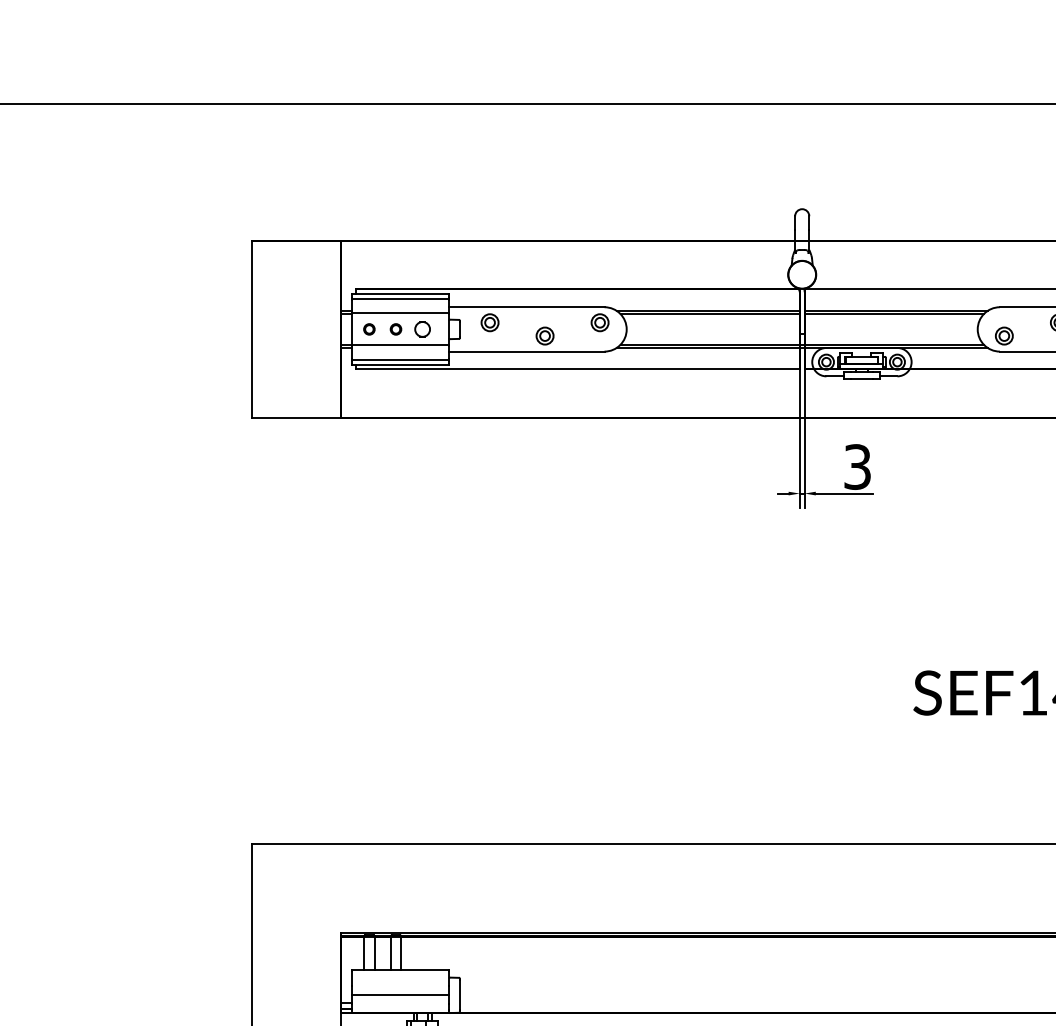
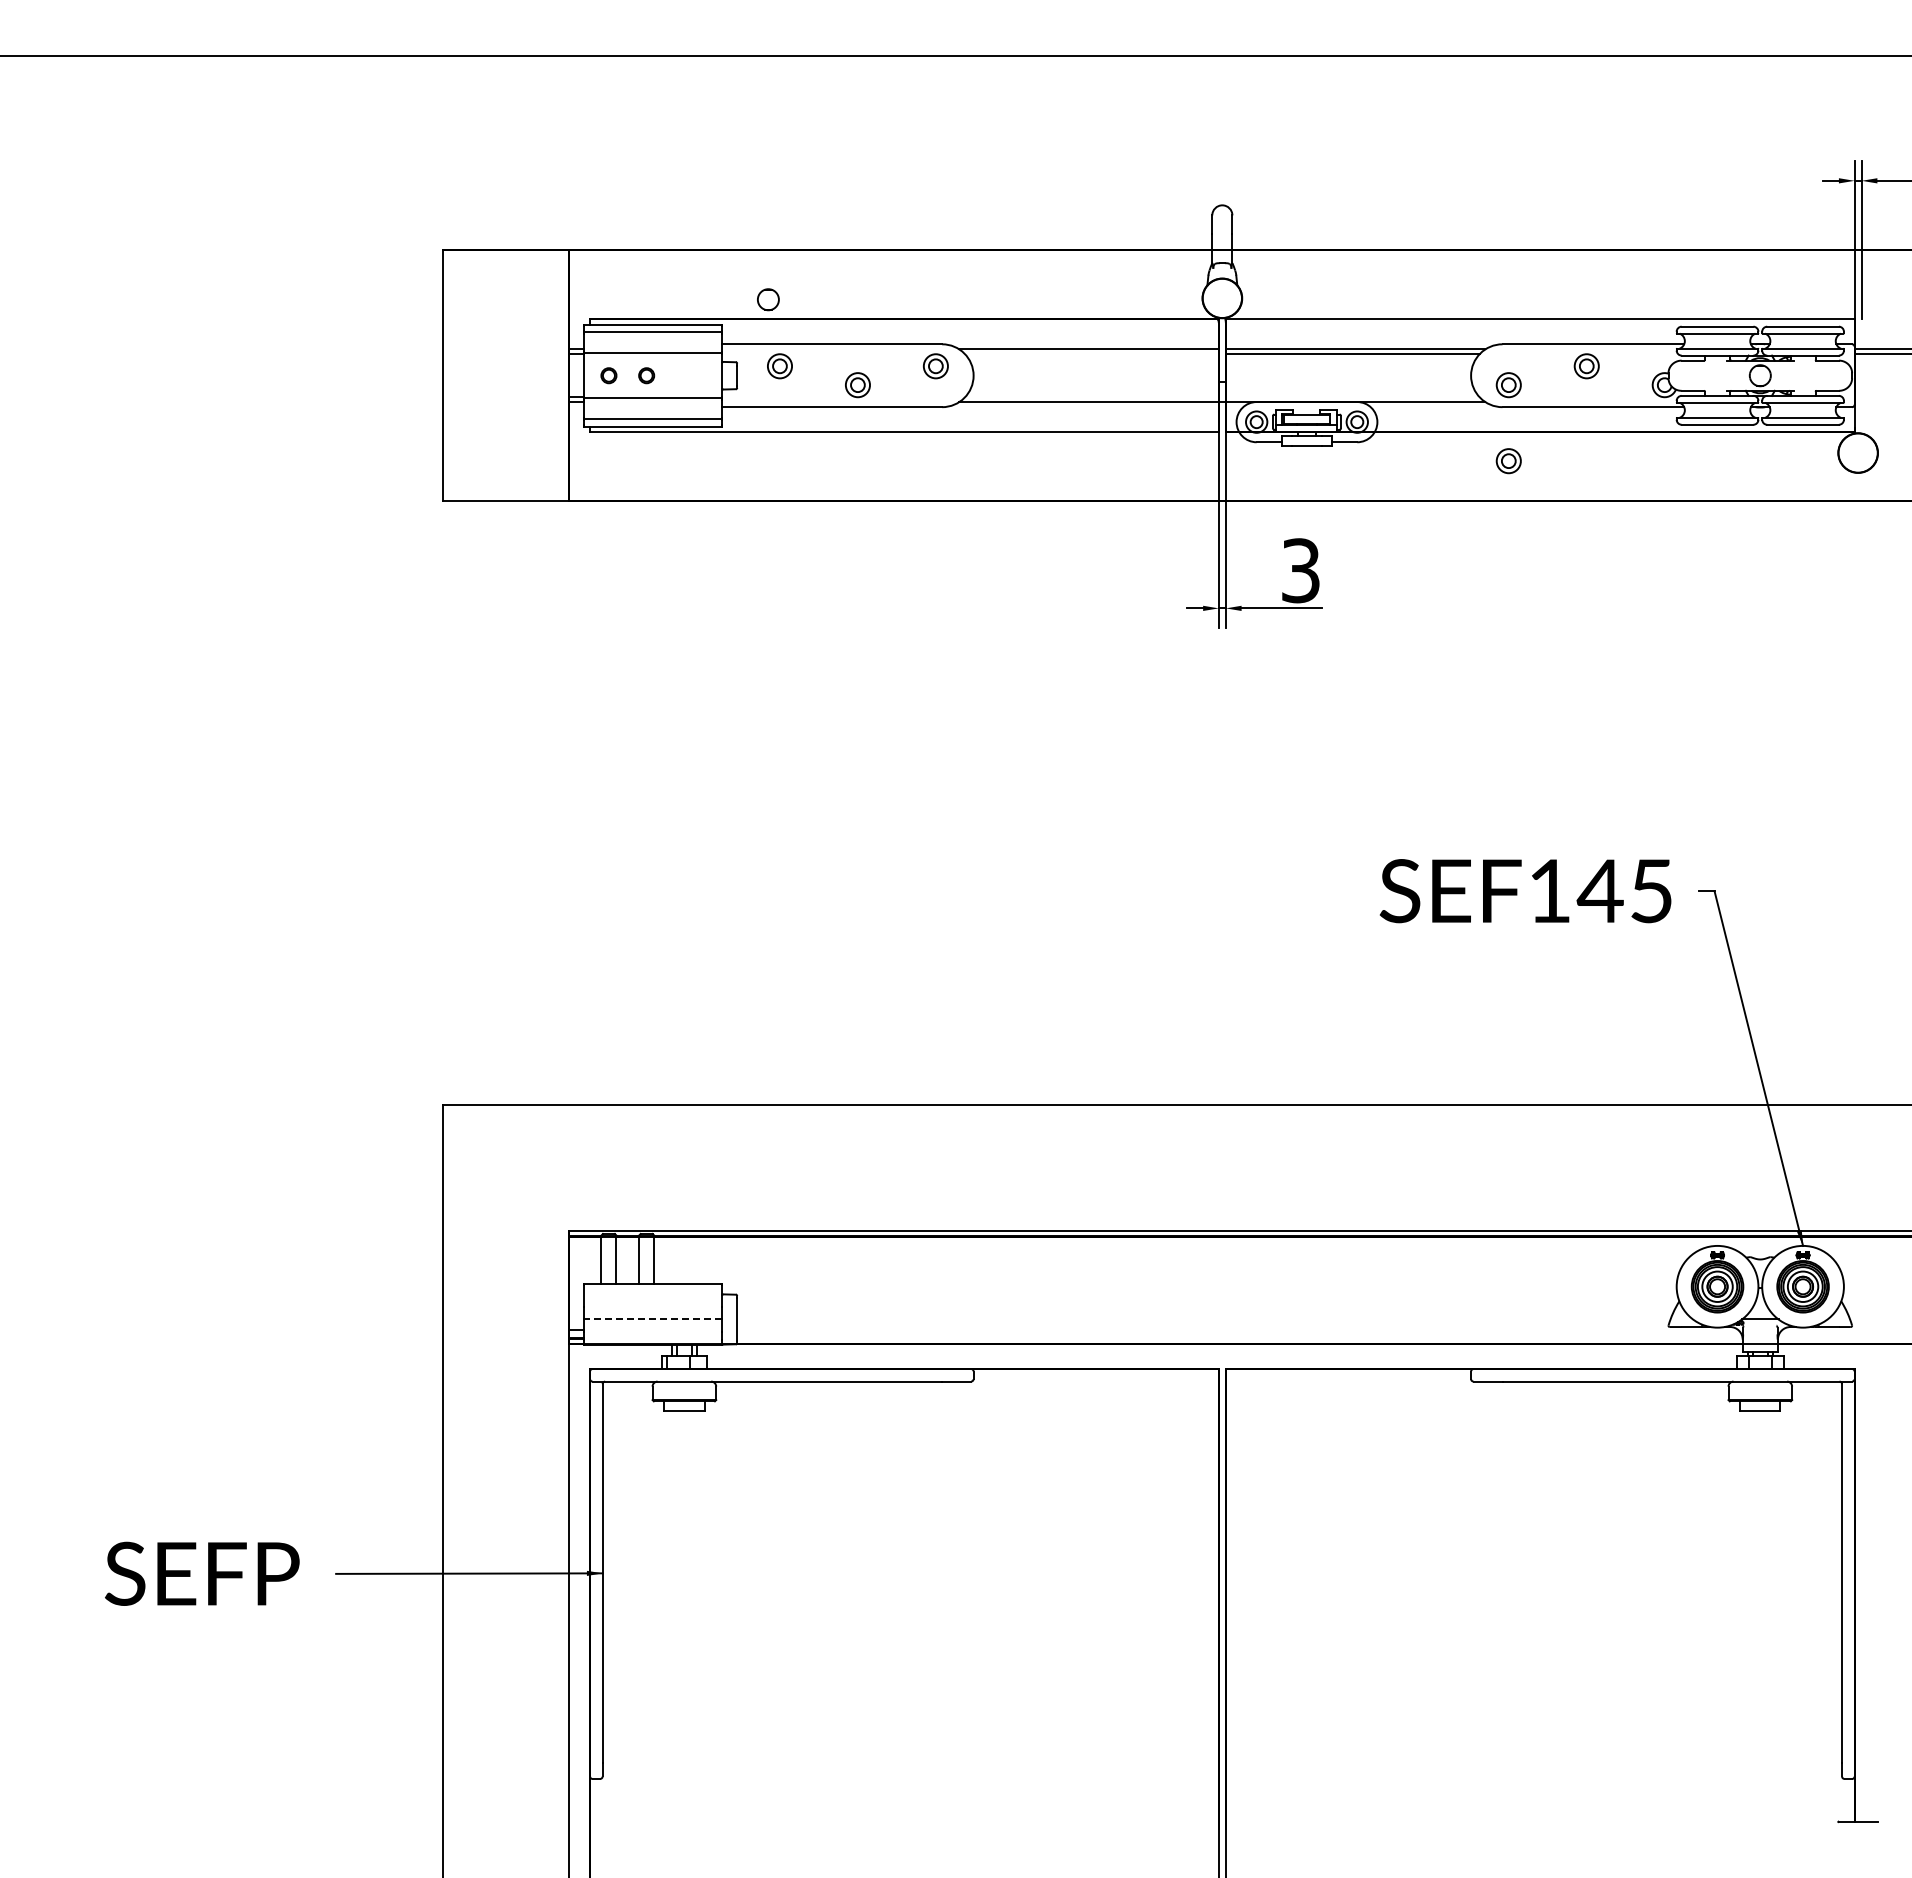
line: (709, 314) -> (1091, 354), removed
circle: (422, 329) -> (768, 299), moved
line: (802, 344) -> (1222, 397), removed
part: (1004, 389) -> (1508, 461), added
line: (400, 995) -> (652, 1319), solid -> dashed

